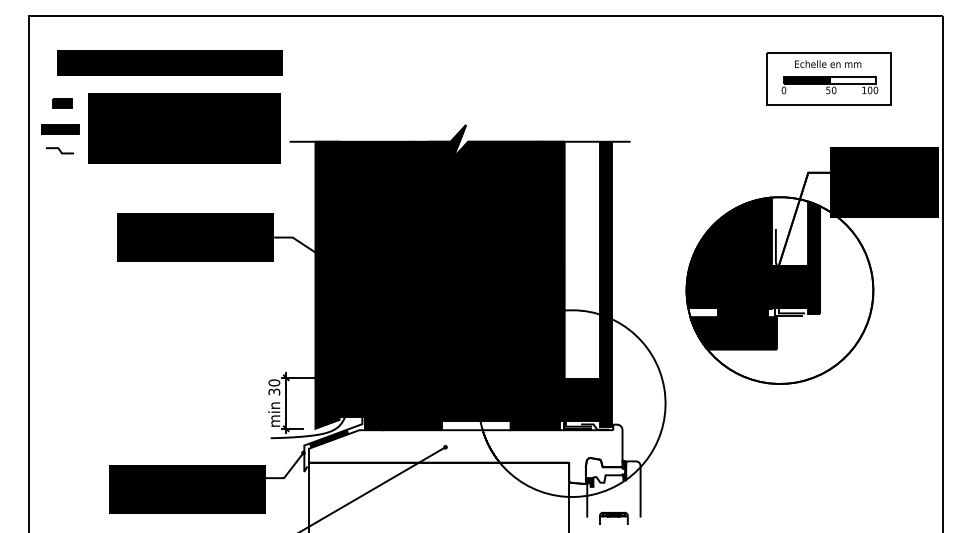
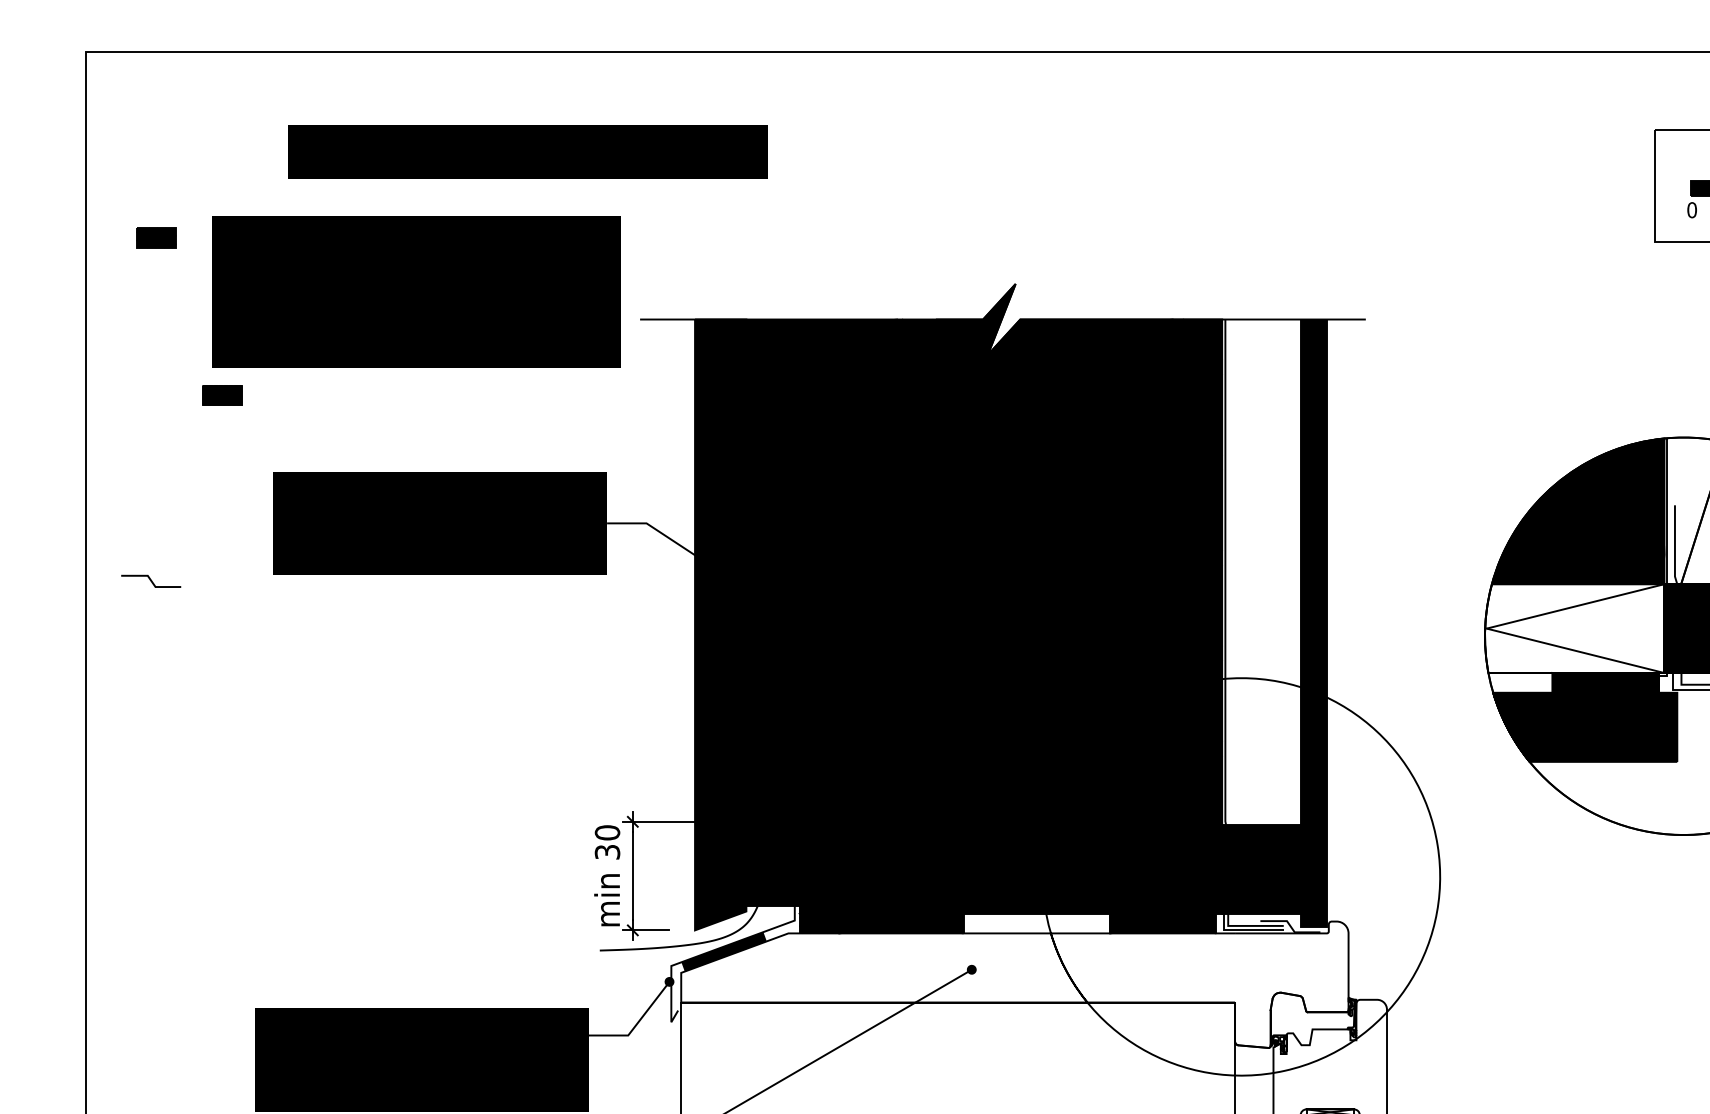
text: (169, 62) -> (526, 150), moved
part: (60, 129) -> (152, 293), removed
line: (59, 150) -> (150, 580), moved
part: (93, 177) -> (222, 395), added
fill: (728, 286) -> (1574, 627), removed

